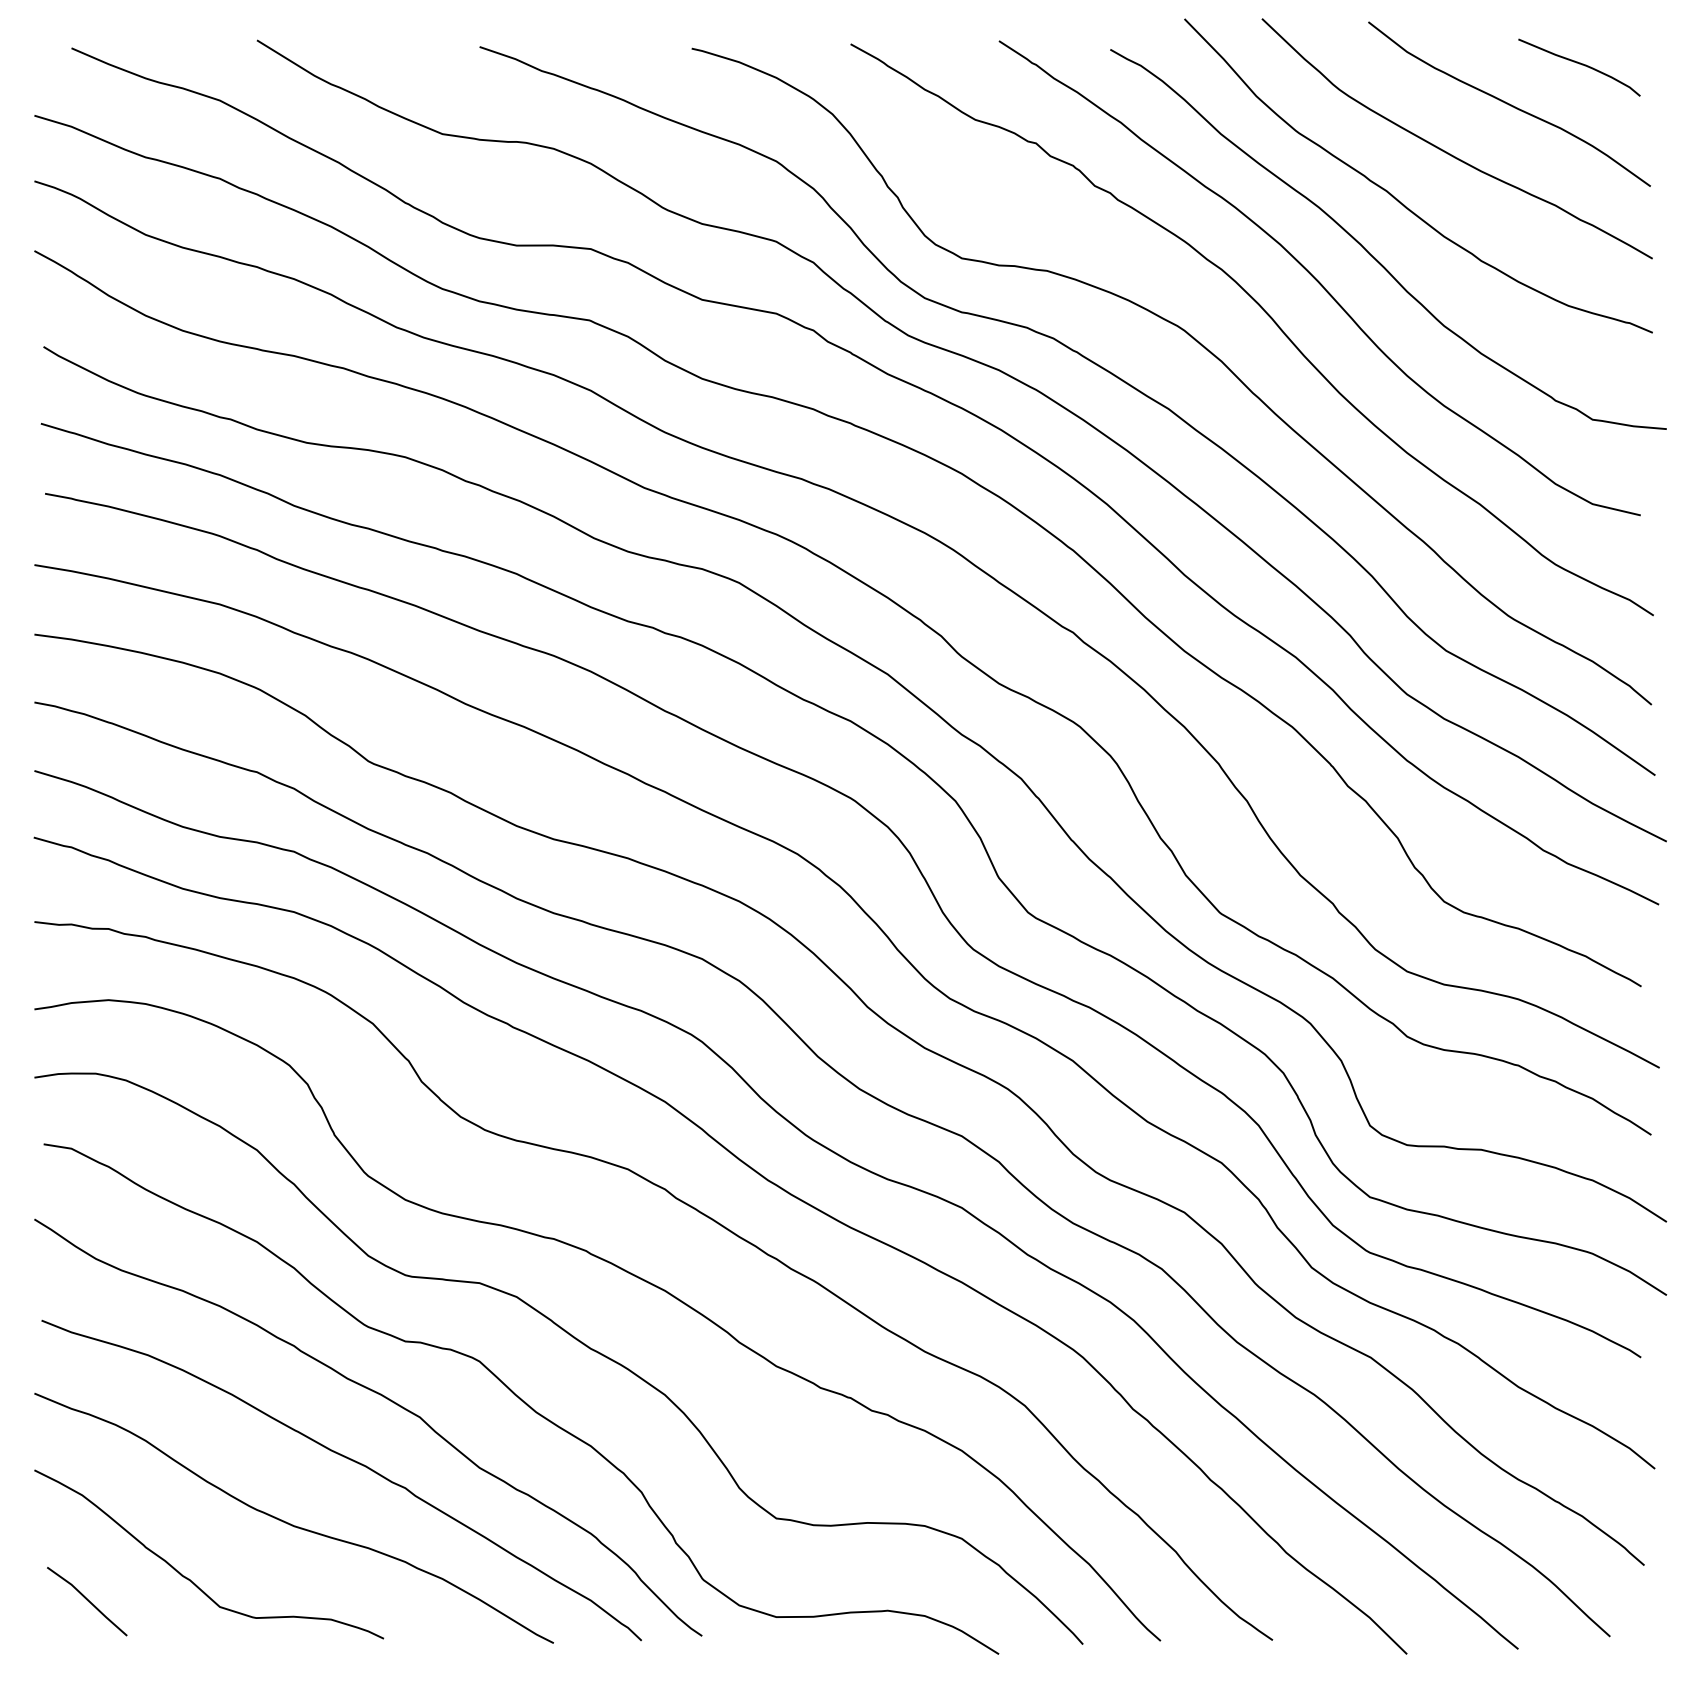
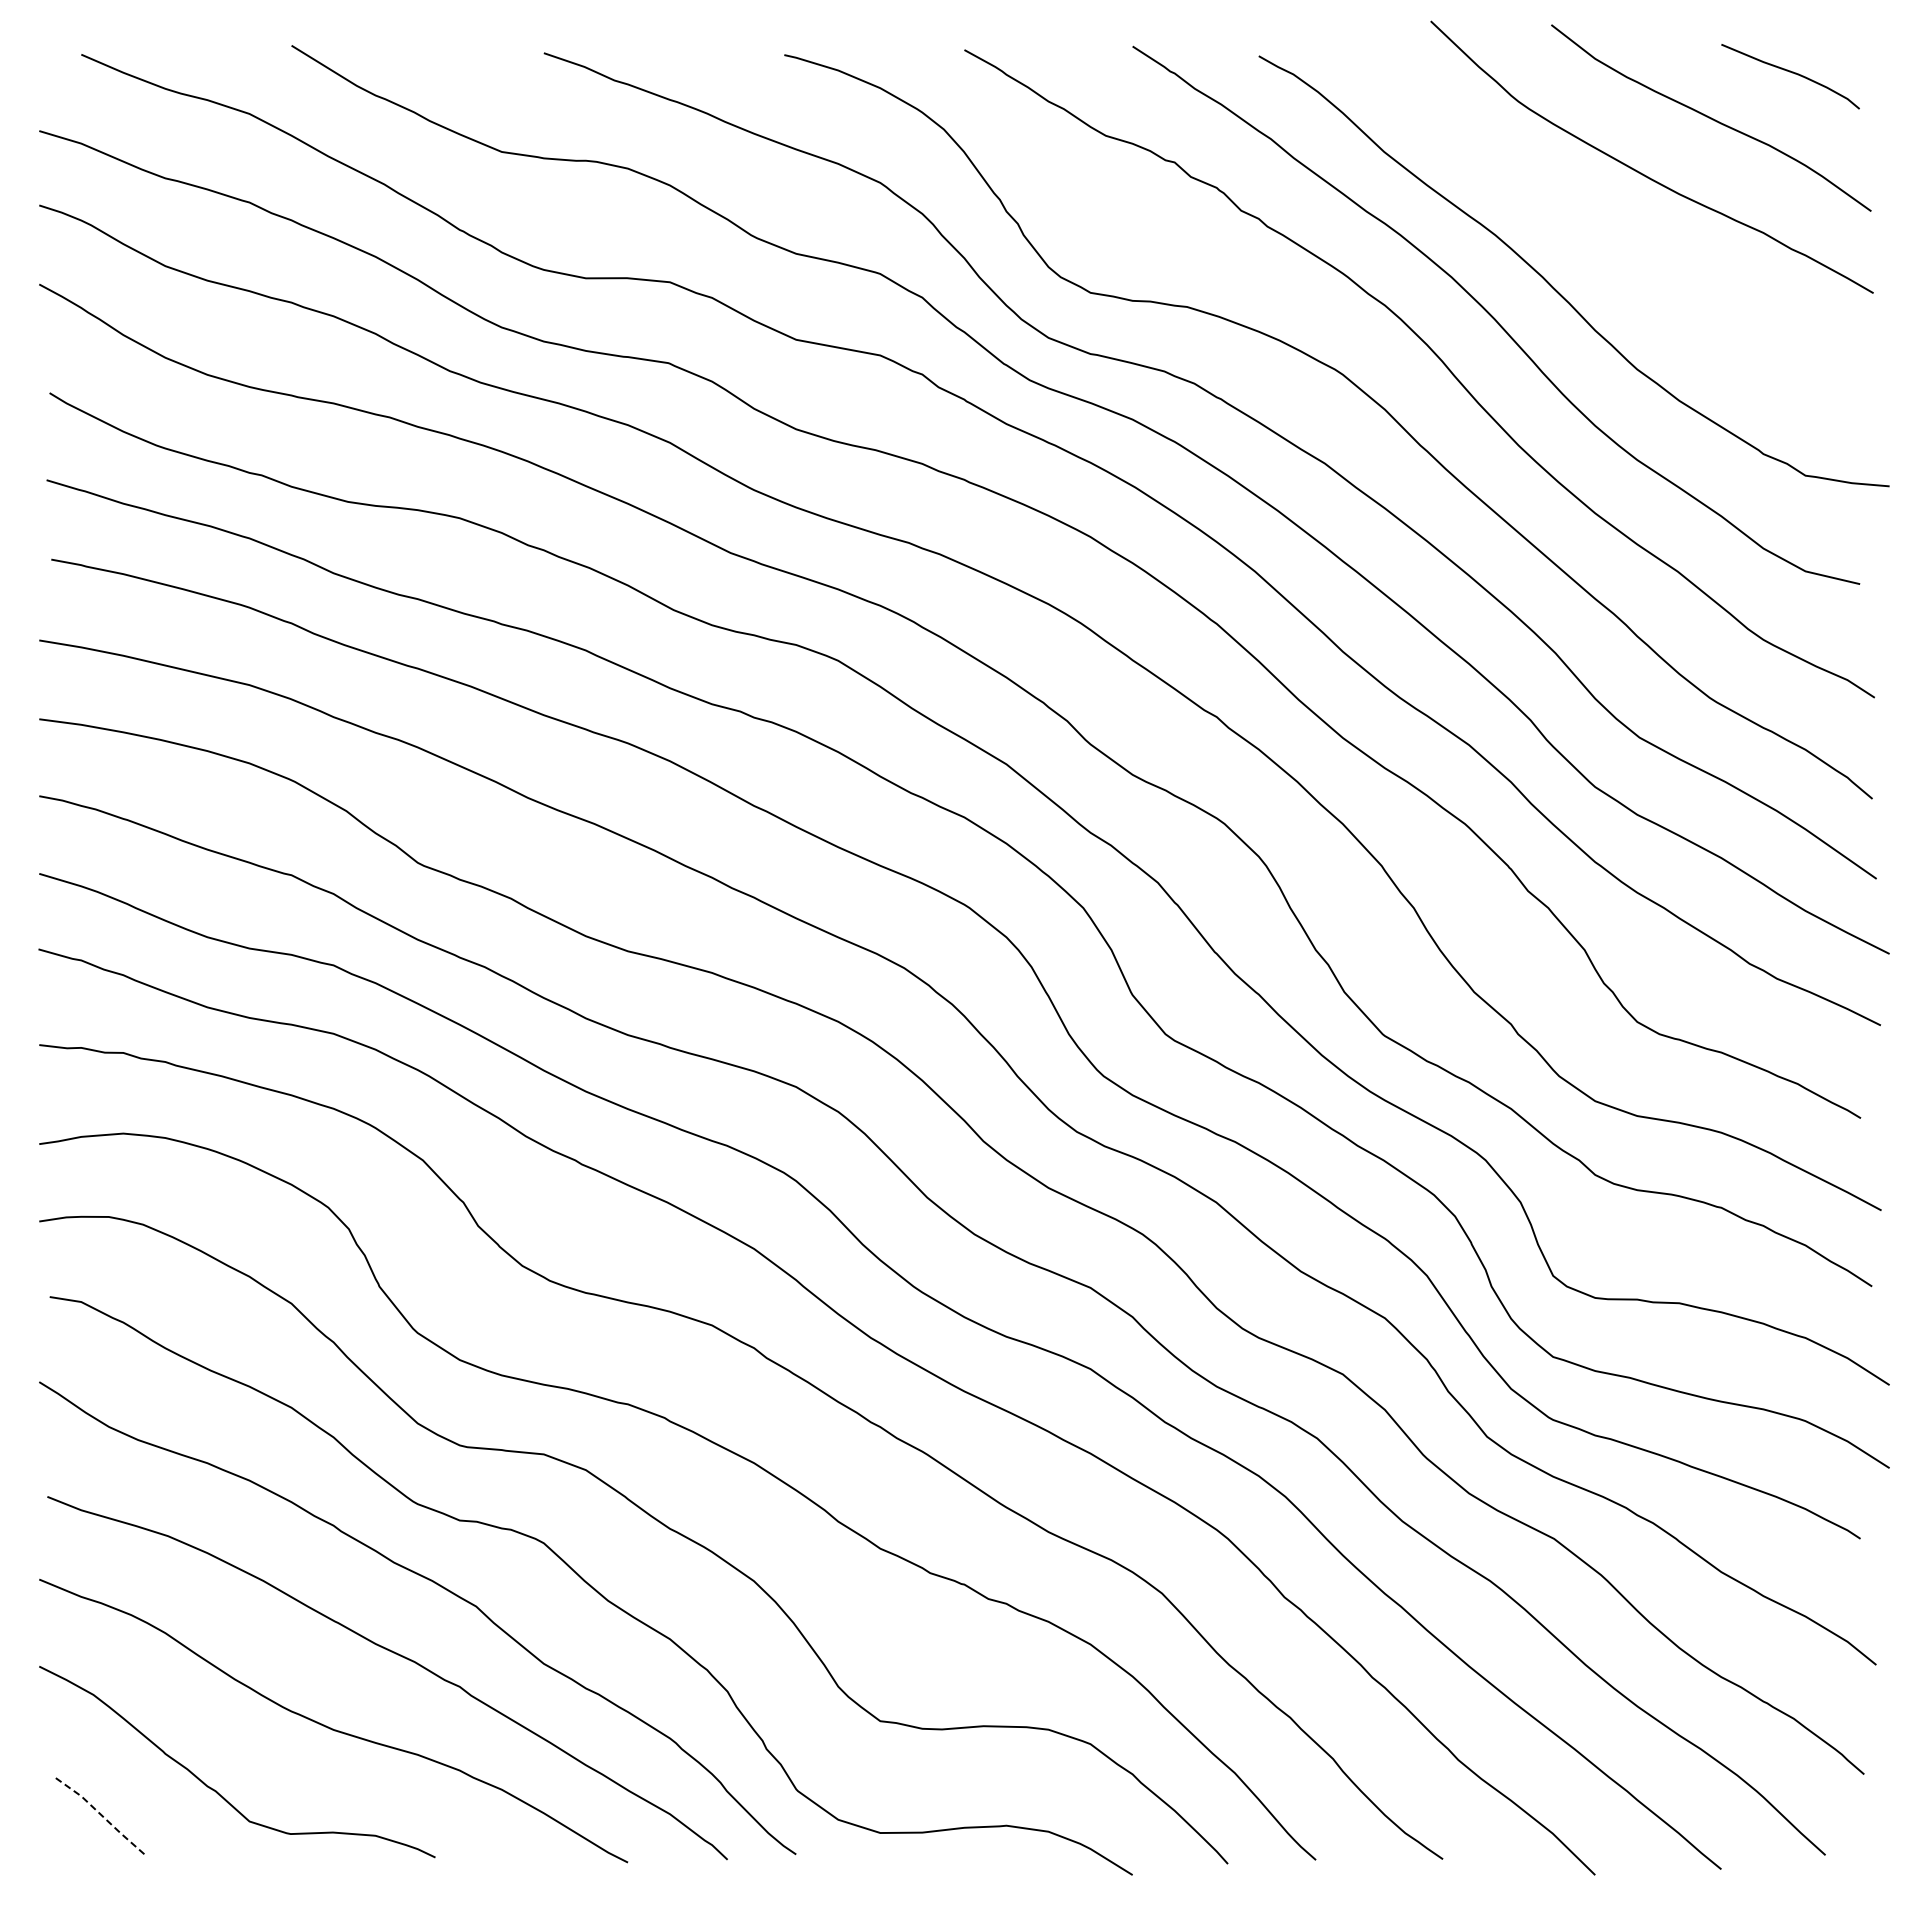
curve: (1396, 198) -> (1583, 224), removed
line: (87, 1599) -> (99, 1813), solid -> dashed

